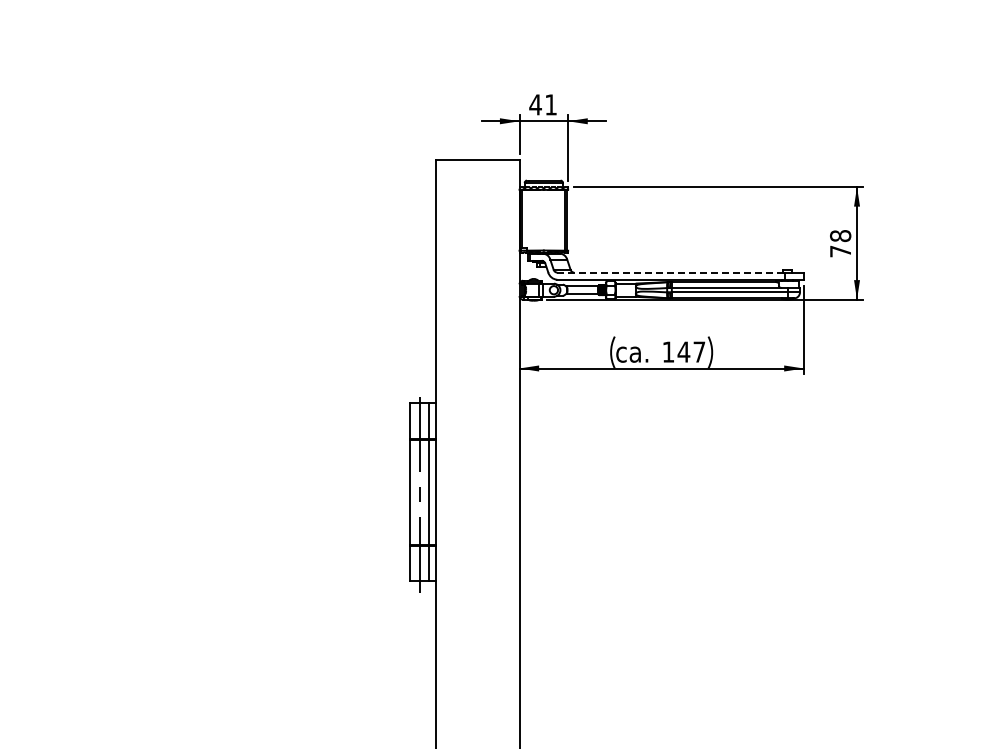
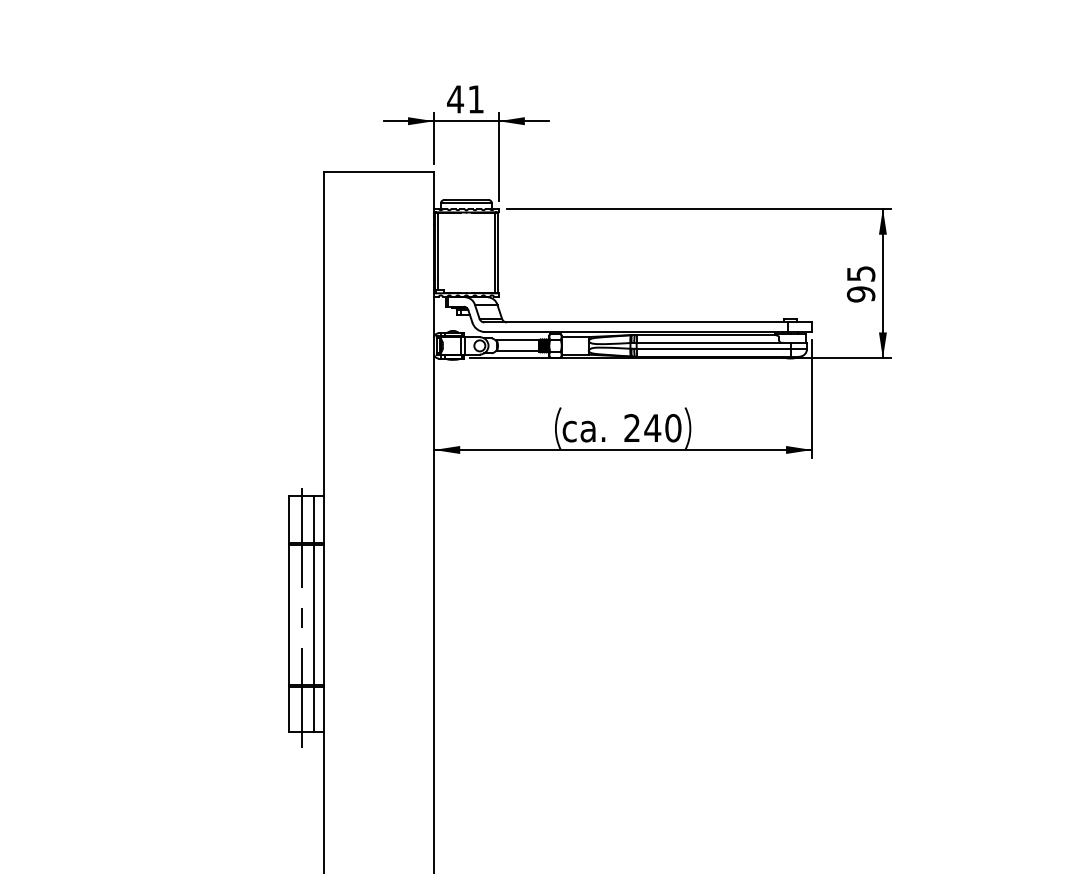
text: (840, 243) -> (860, 283), 78 -> 95
line: (671, 272) -> (636, 322), dashed -> solid
text: (683, 351) -> (652, 427), 147 -> 240

